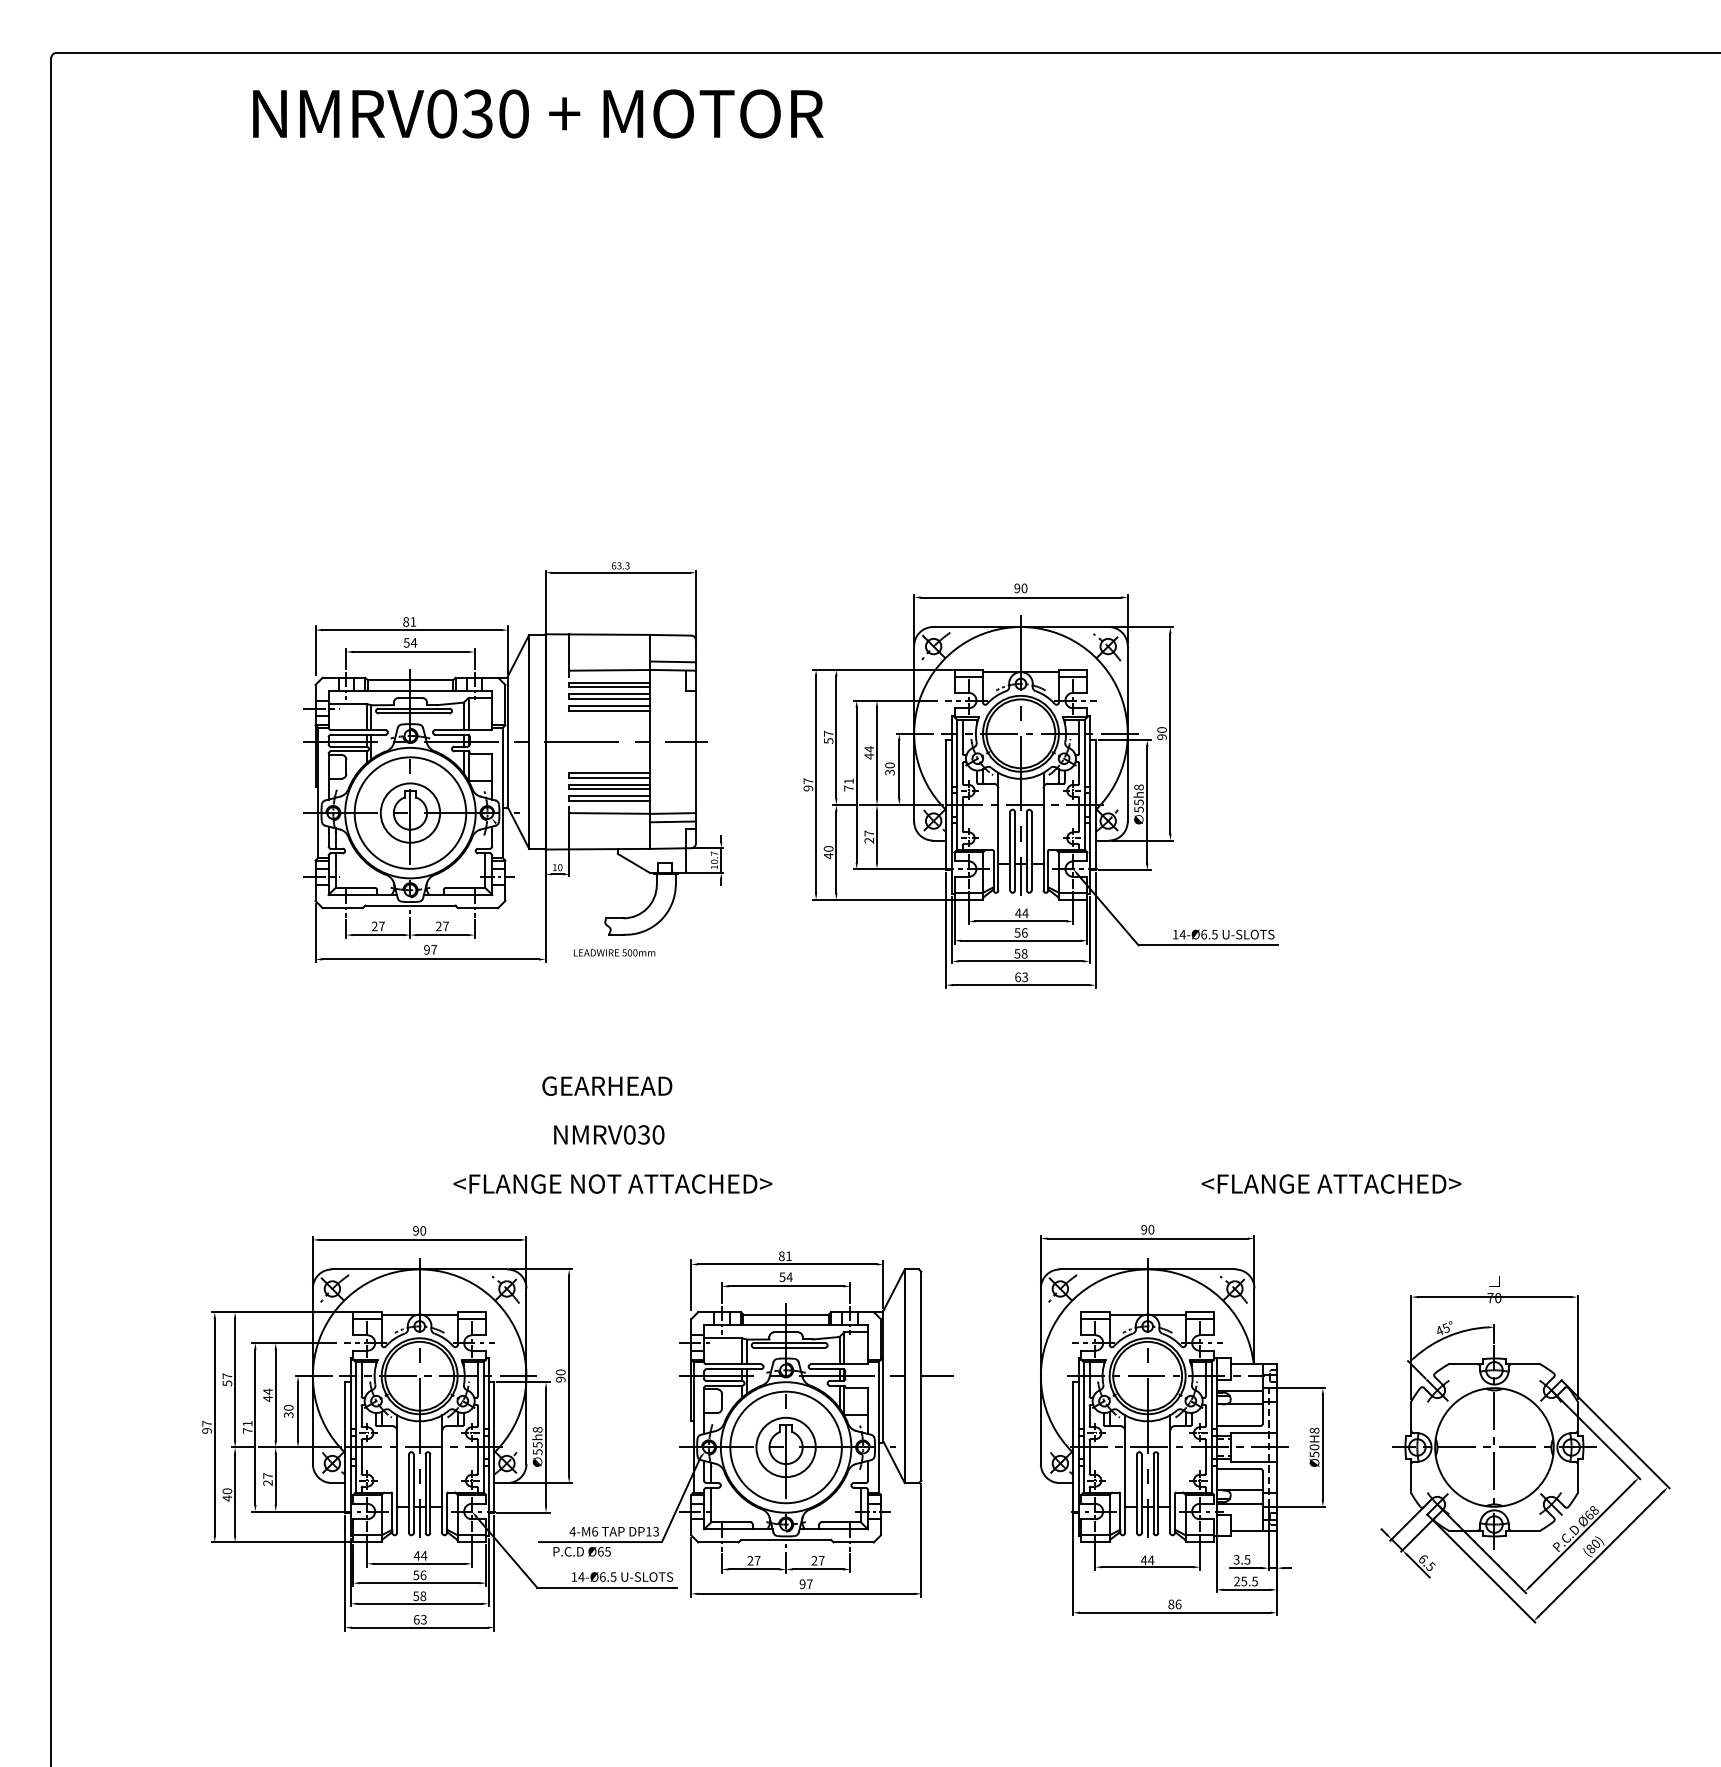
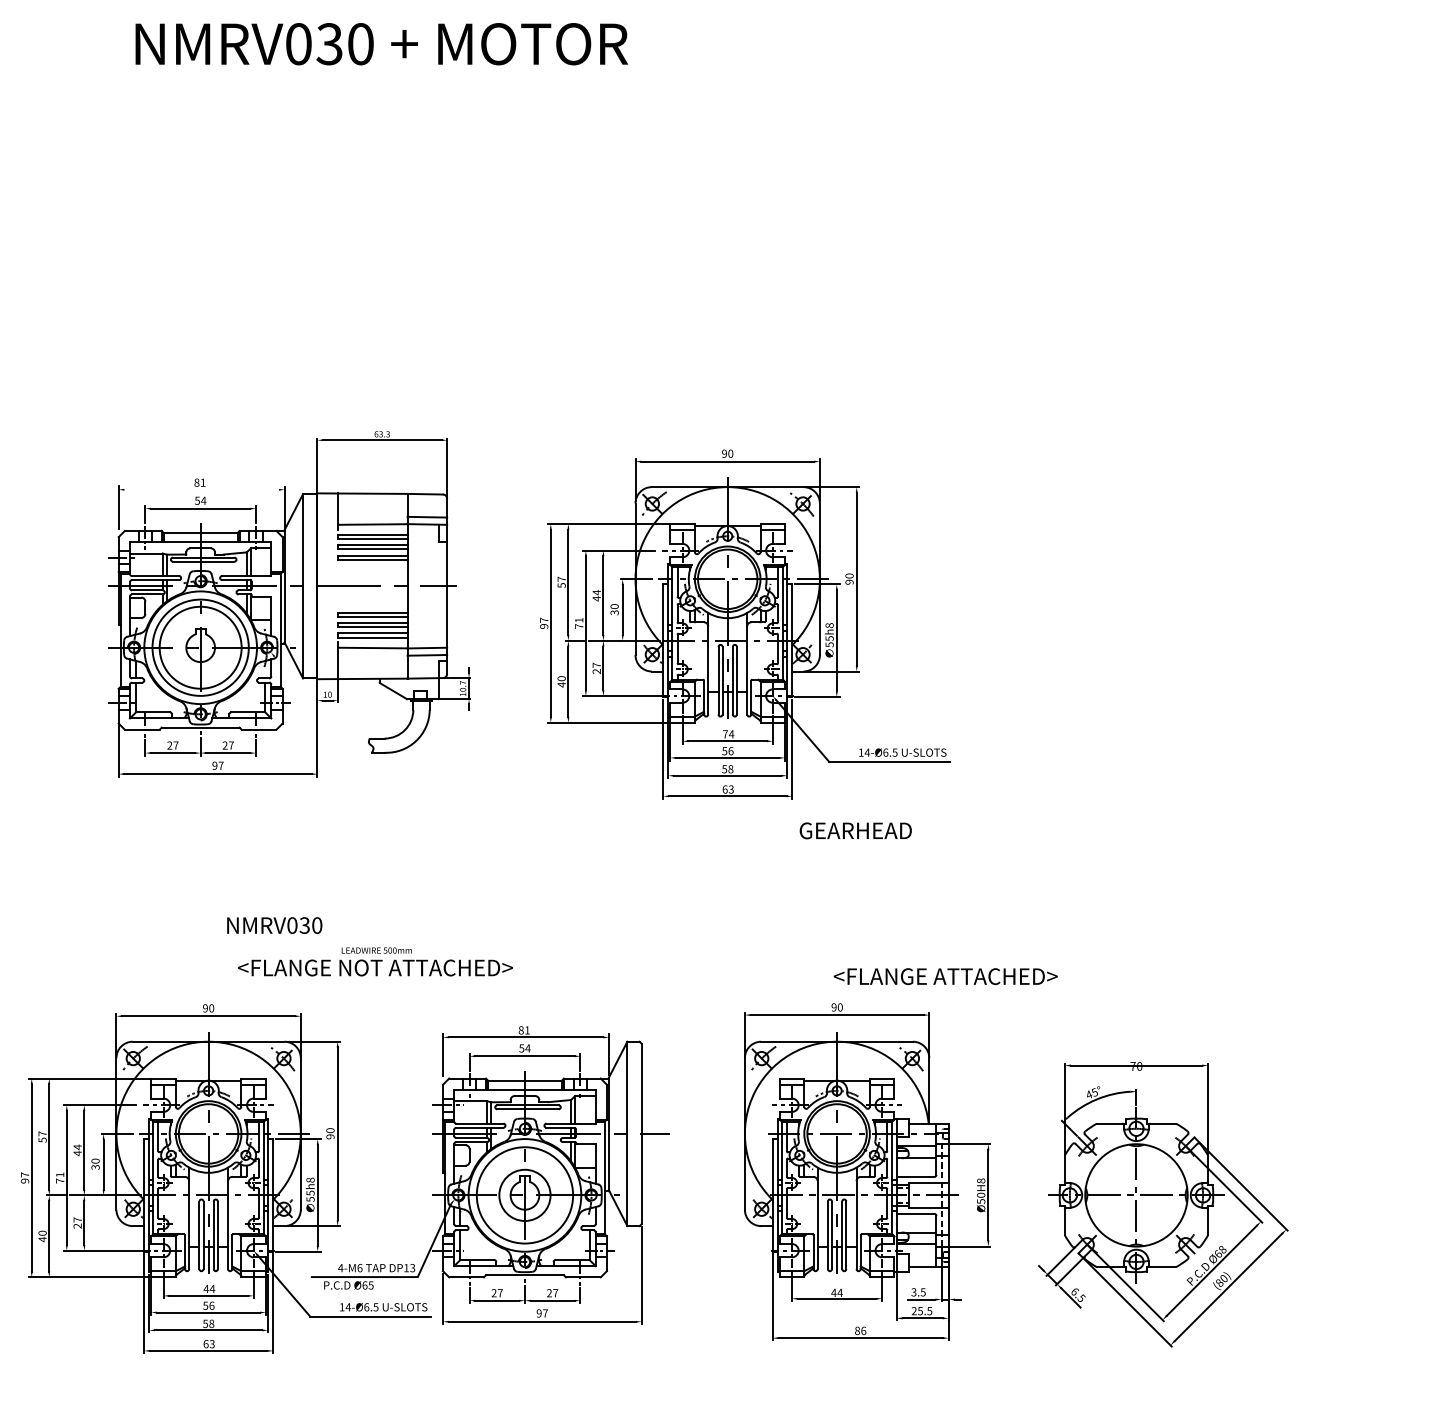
text: (538, 113) -> (381, 43), moved
line: (411, 630) -> (201, 490), removed
circle: (410, 812) -> (200, 647), size x1.6
text: (1018, 913) -> (725, 734), 44 -> 74
text: (614, 952) -> (376, 950), moved
text: (607, 1085) -> (855, 830), moved
text: (609, 1134) -> (274, 925), moved
text: (1331, 1183) -> (945, 976), moved

